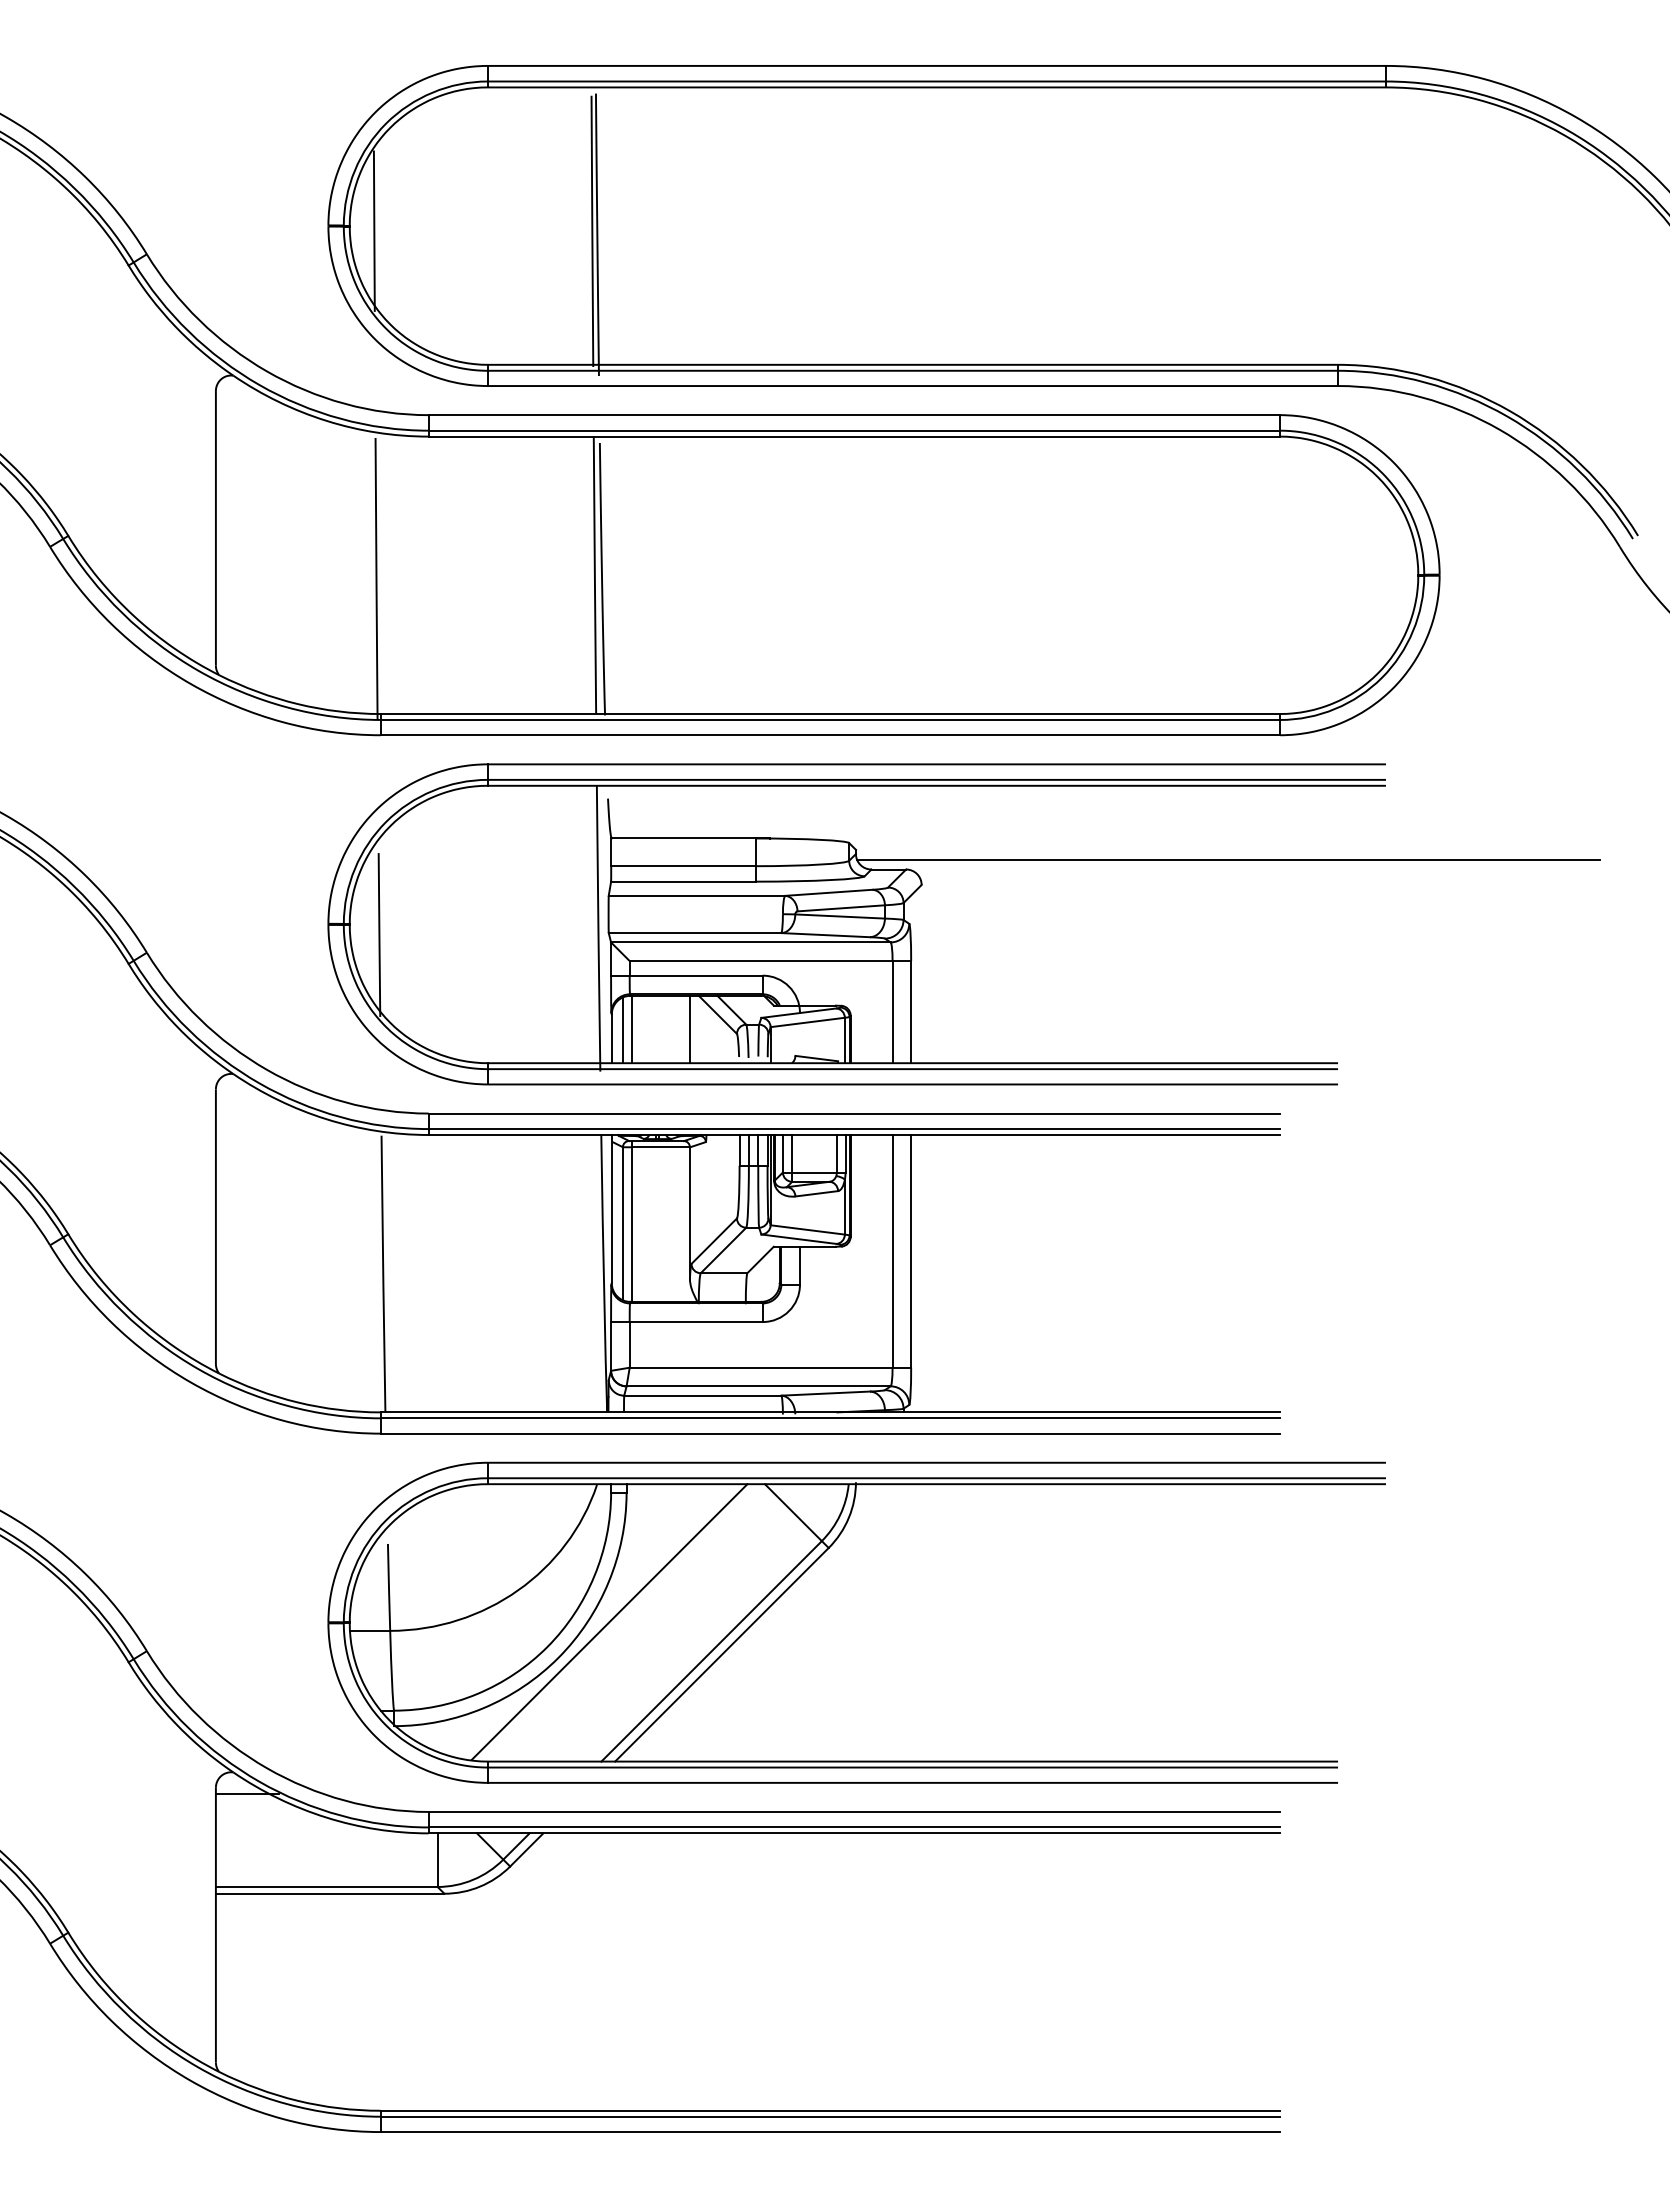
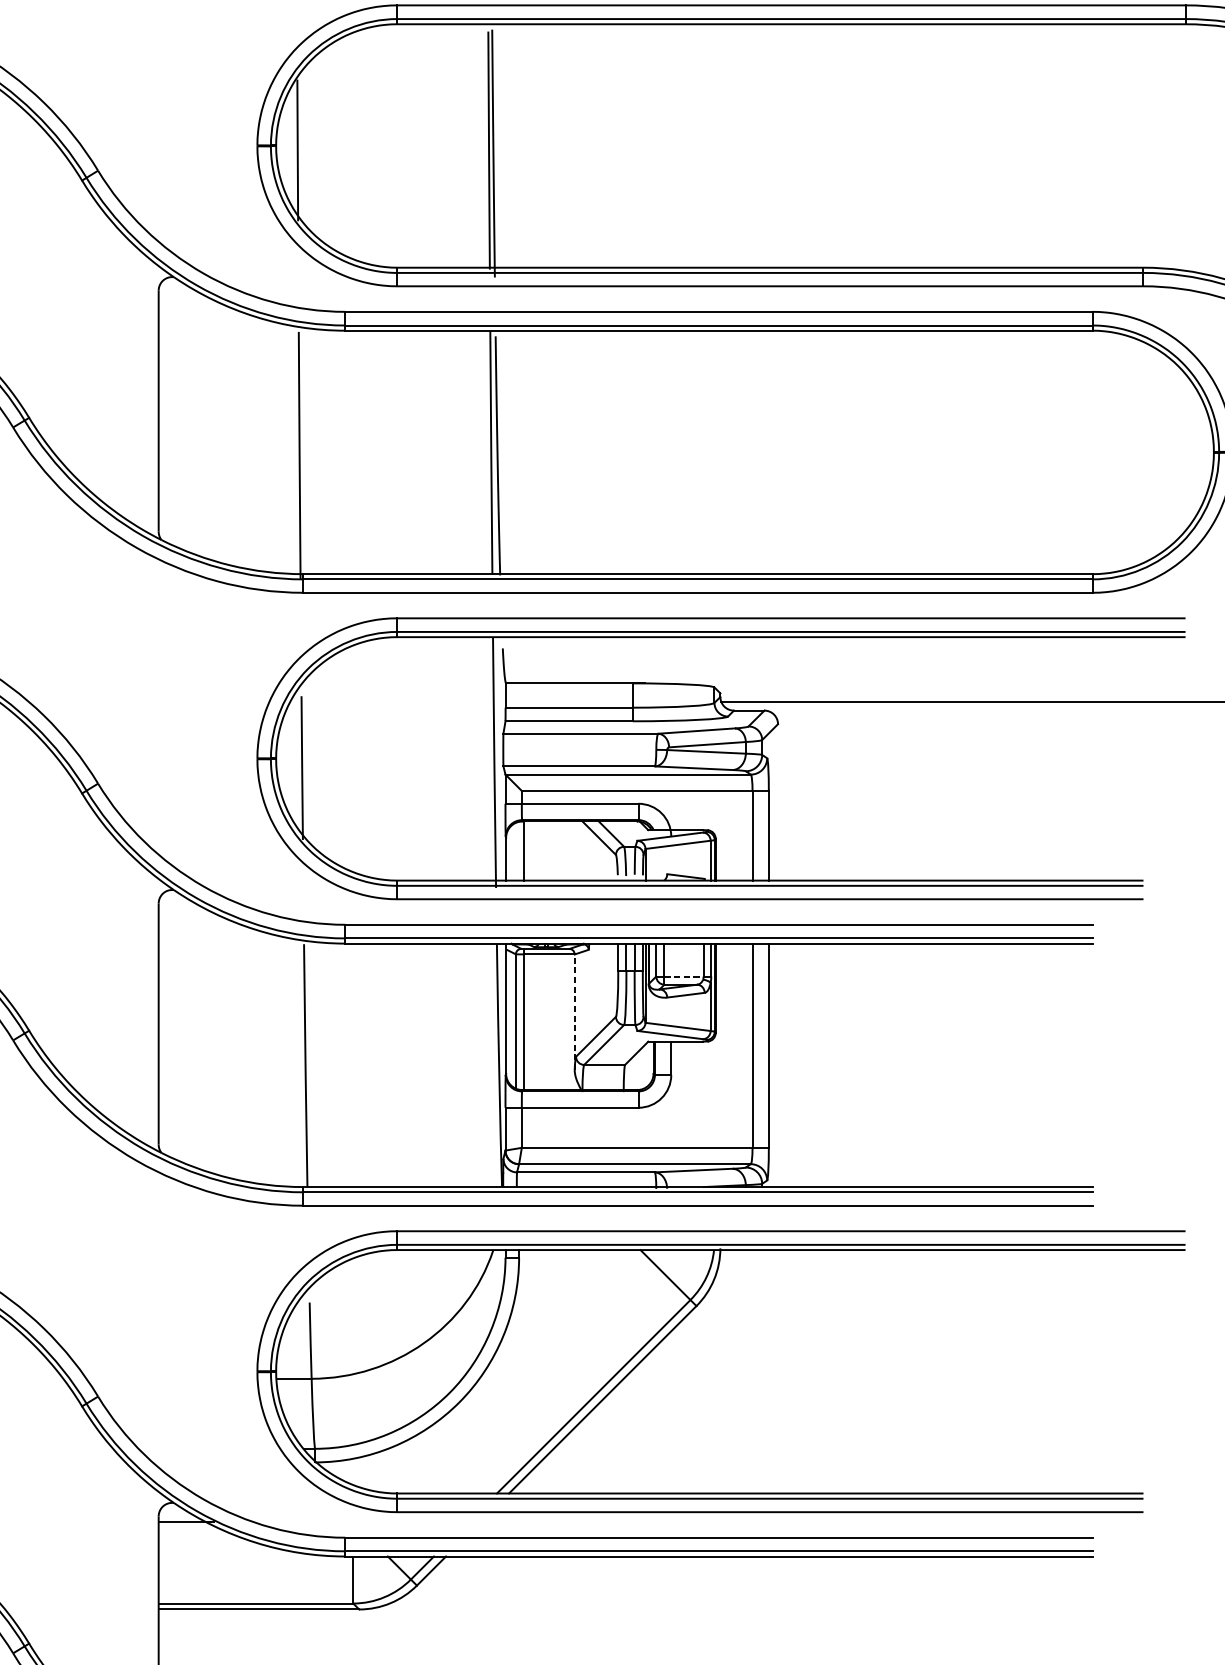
line: (689, 1029) -> (574, 851), removed
line: (622, 1030) -> (515, 851), removed
line: (815, 1172) -> (684, 976), solid -> dashed
line: (689, 1213) -> (574, 1012), solid -> dashed
line: (609, 1621) -> (504, 1370), removed

